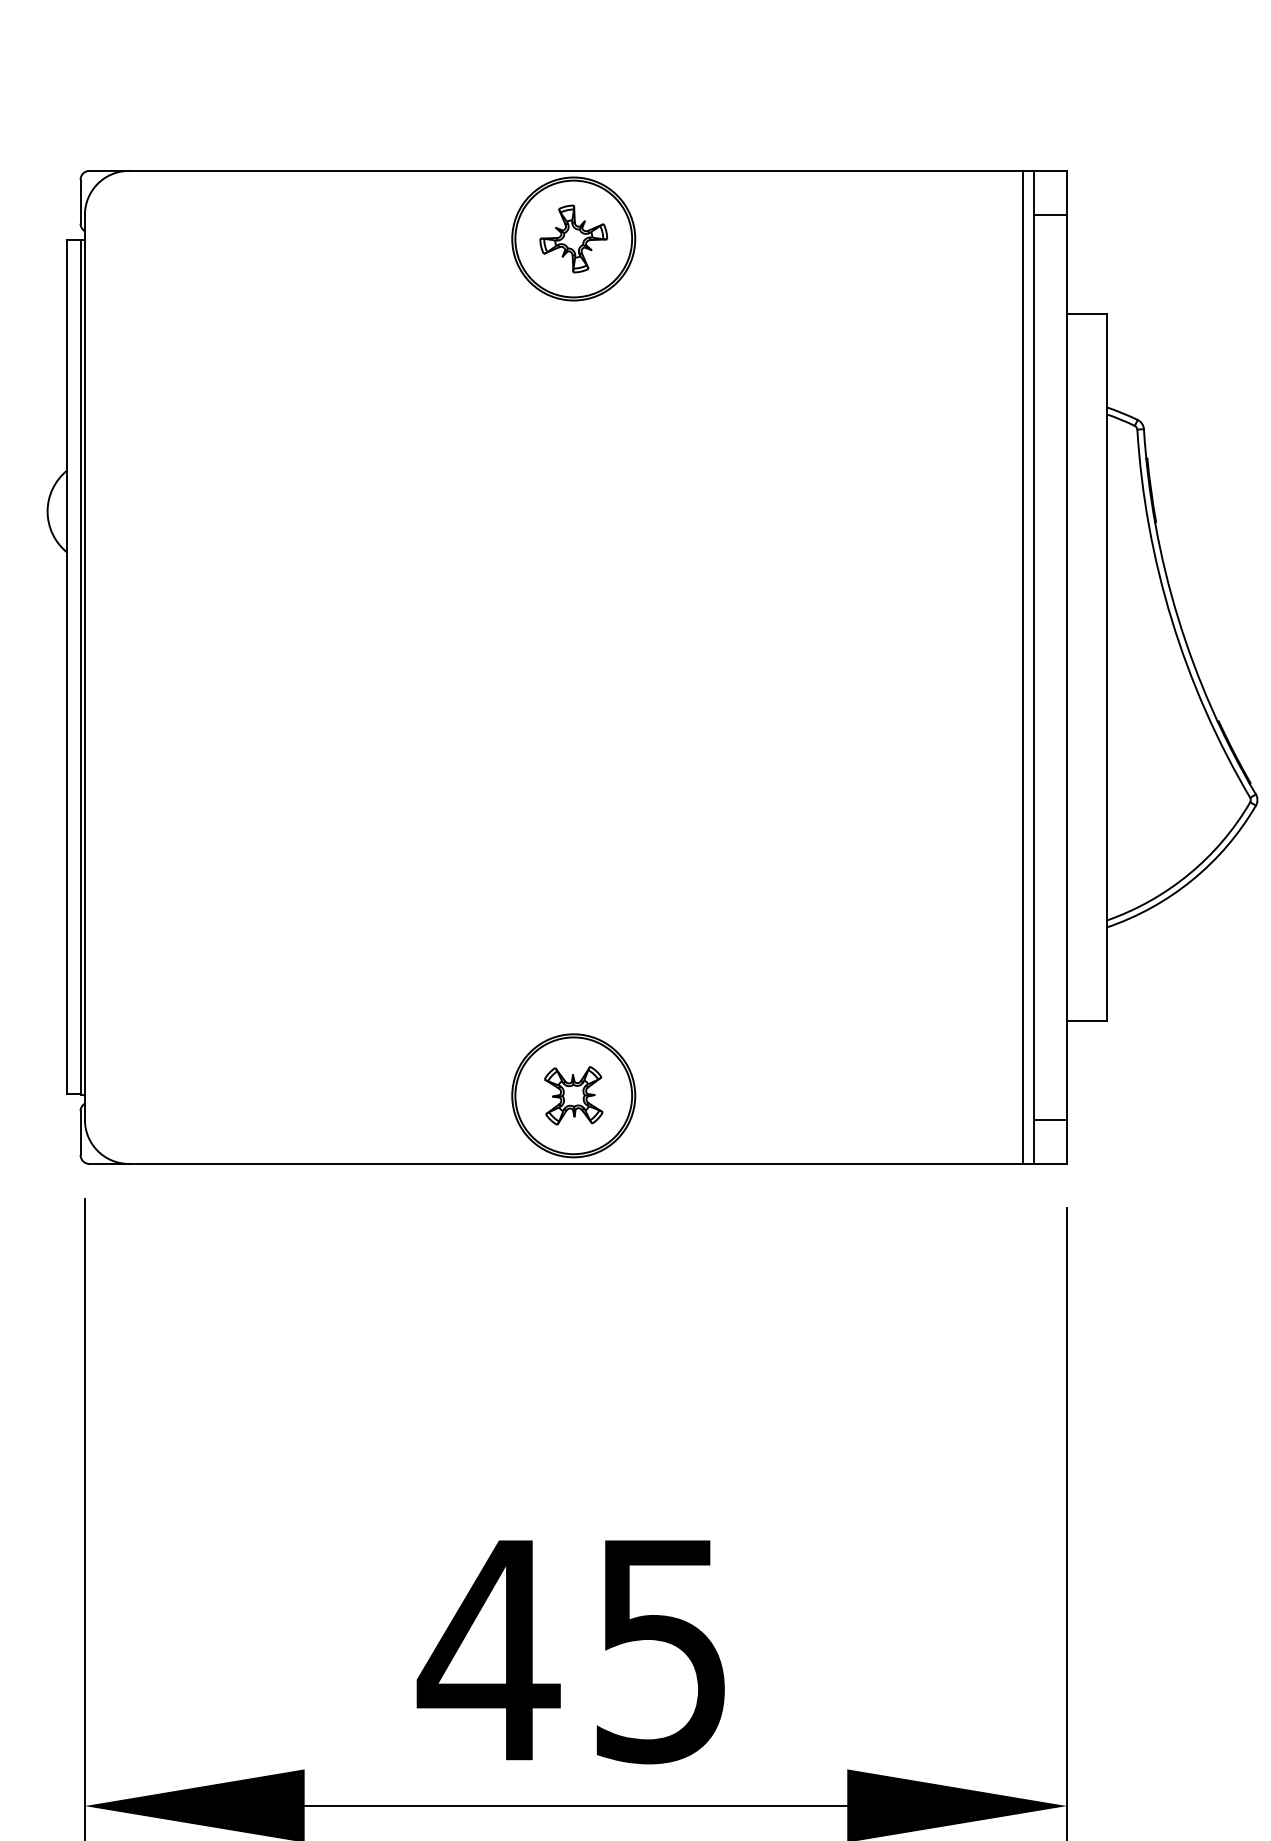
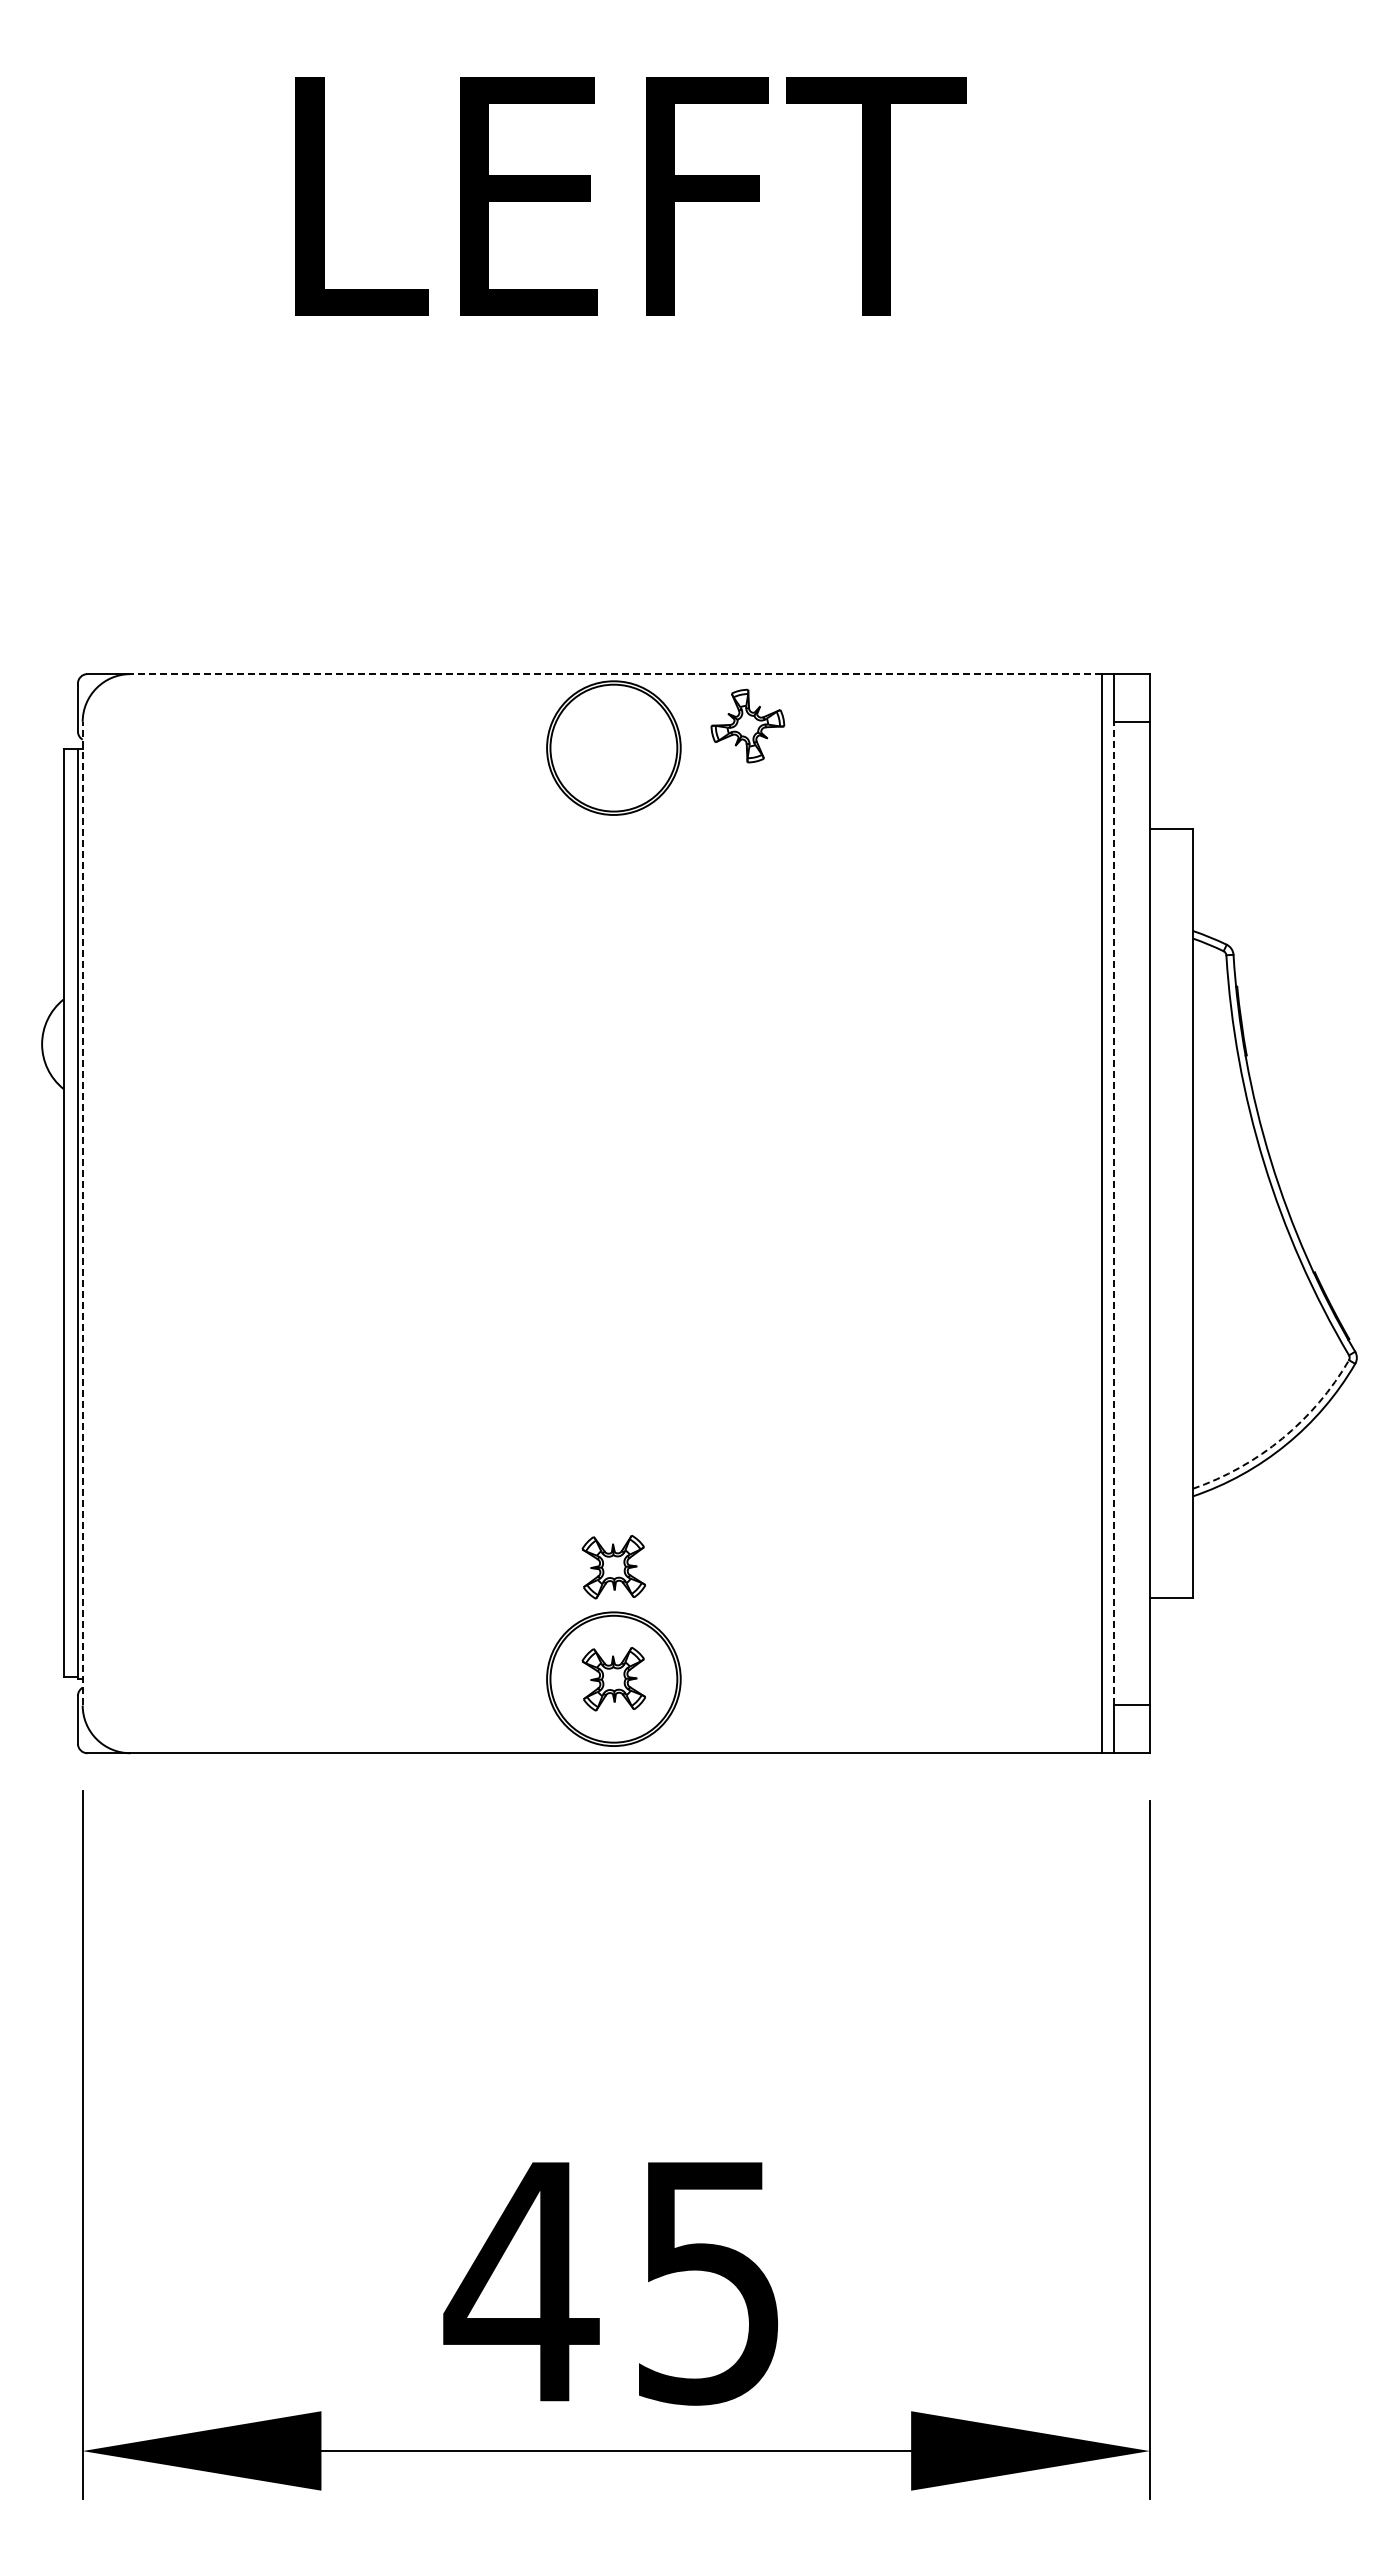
line: (576, 171) -> (616, 674), solid -> dashed
part: (573, 238) -> (747, 725), moved
line: (84, 667) -> (82, 1213), solid -> dashed
line: (1034, 667) -> (1114, 1213), solid -> dashed
arc: (1189, 874) -> (1282, 1438), solid -> dashed
part: (573, 993) -> (613, 1567), added

